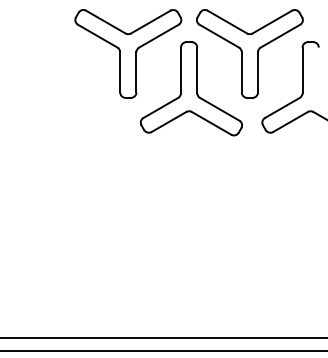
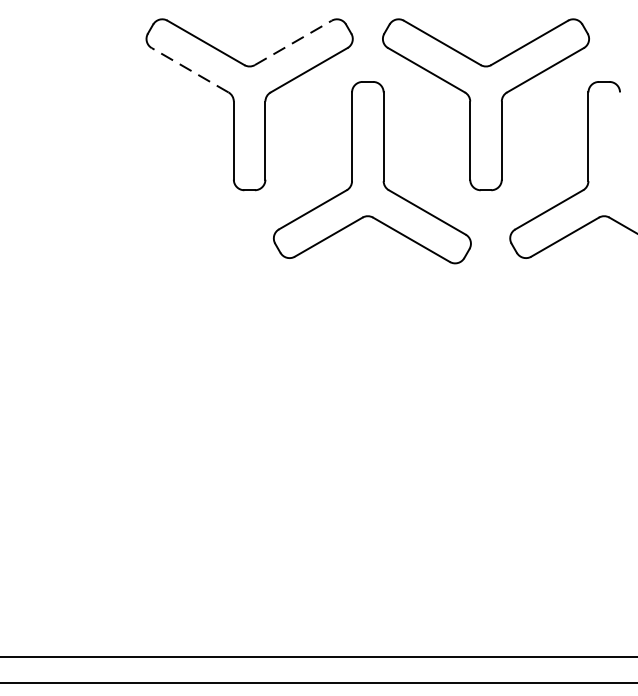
line: (150, 22) -> (292, 43), solid -> dashed
line: (97, 36) -> (189, 70), solid -> dashed

